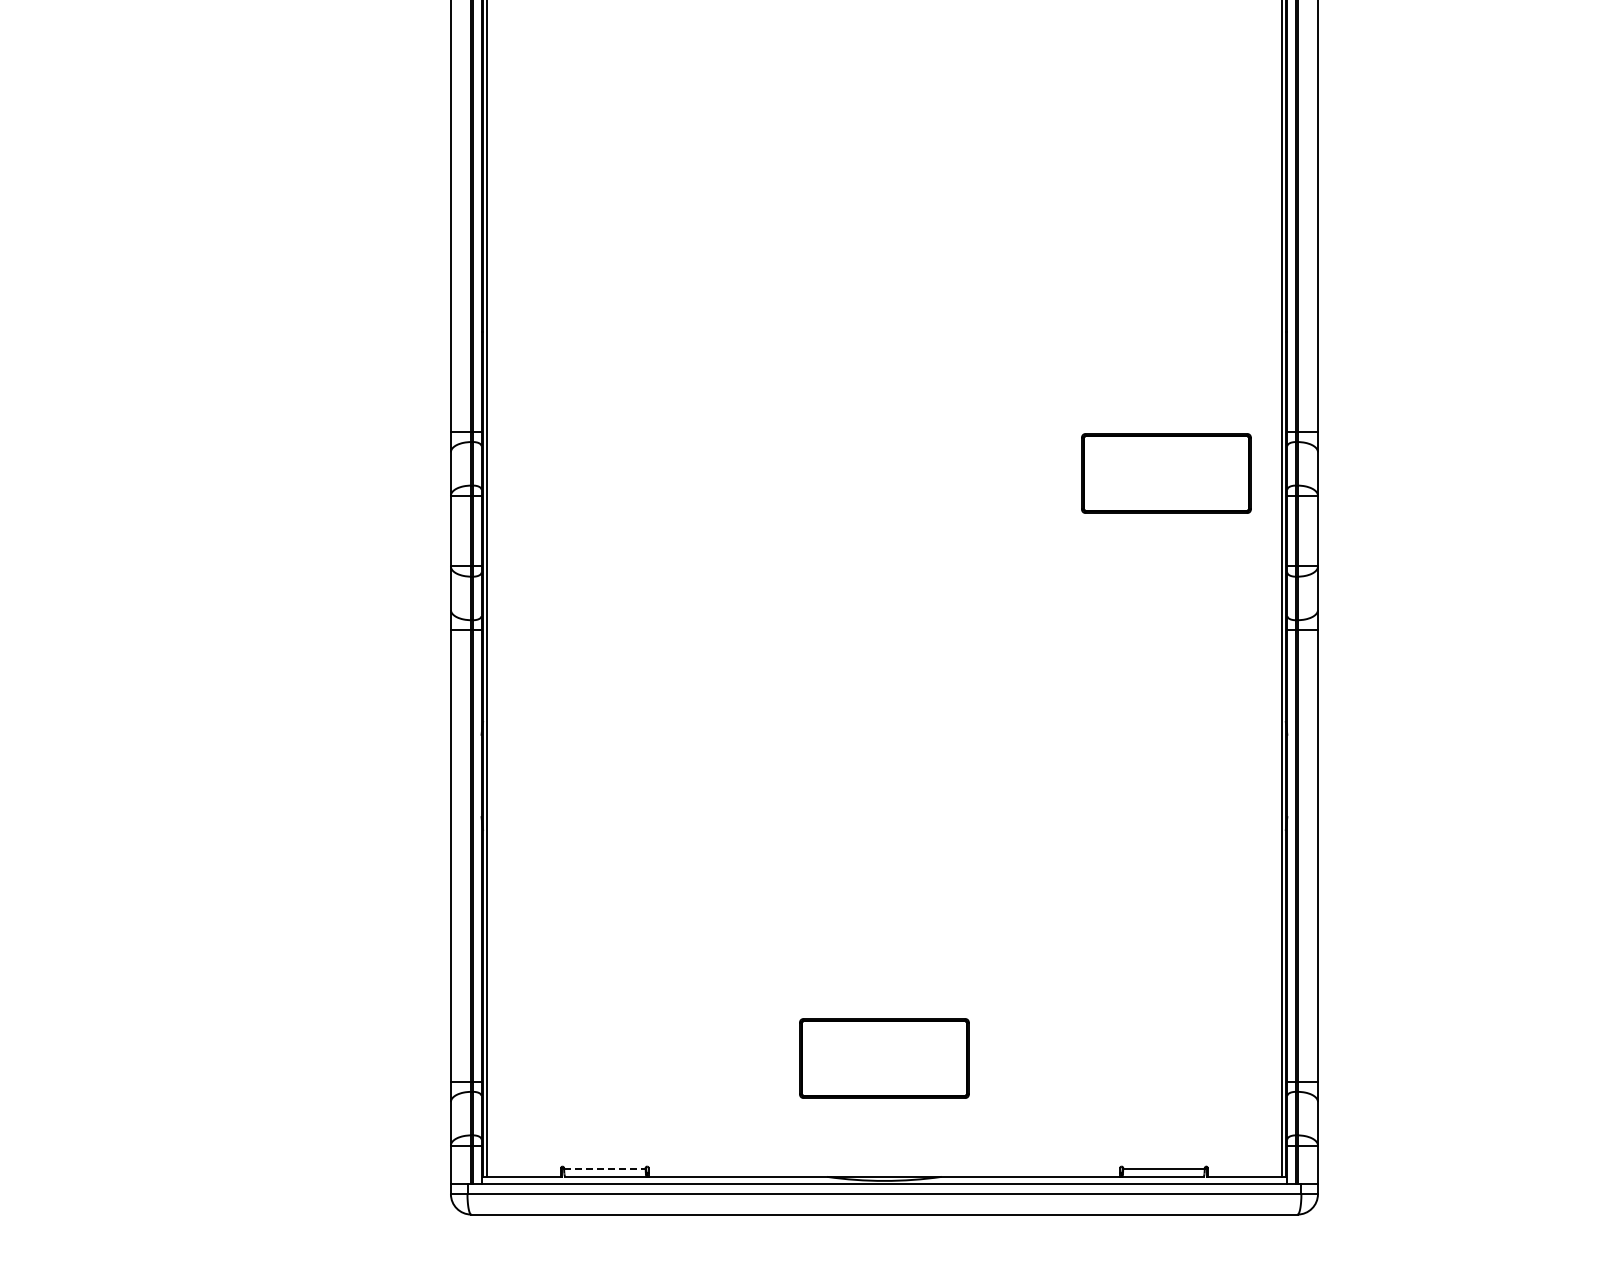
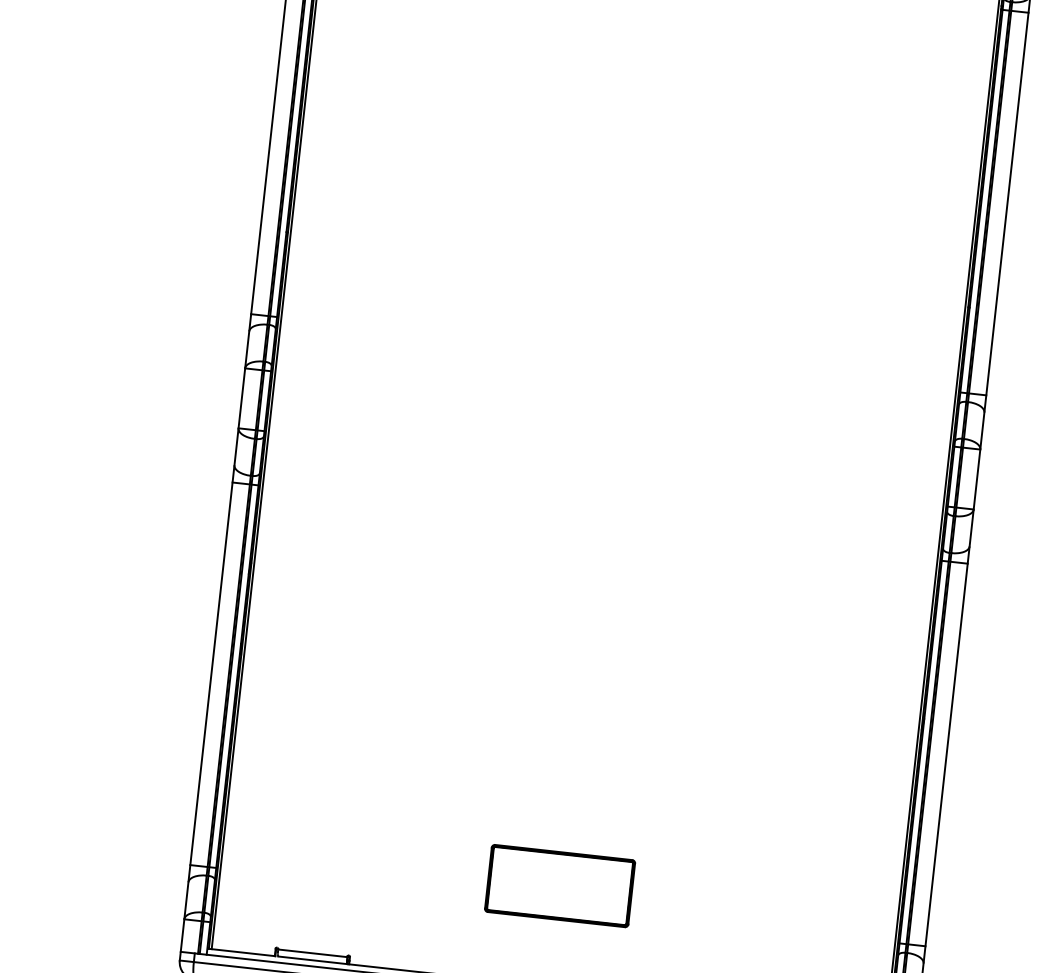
part: (1166, 473) -> (853, 416), removed
line: (605, 1168) -> (313, 953), dashed -> solid

